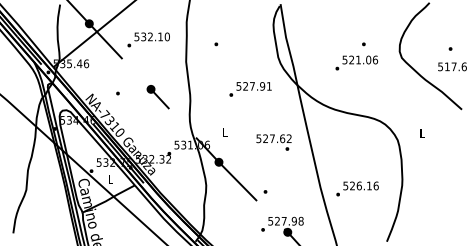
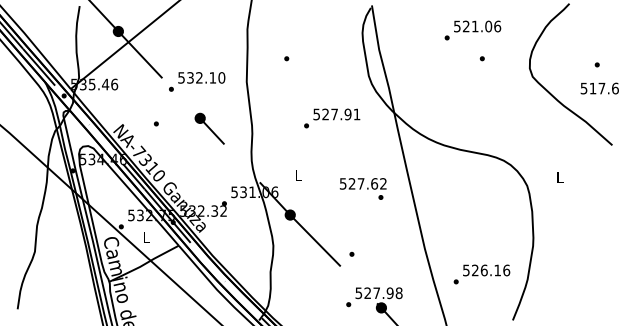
text: (149, 39) -> (197, 81), moved
text: (356, 63) -> (472, 30), moved
text: (357, 189) -> (481, 274), moved

